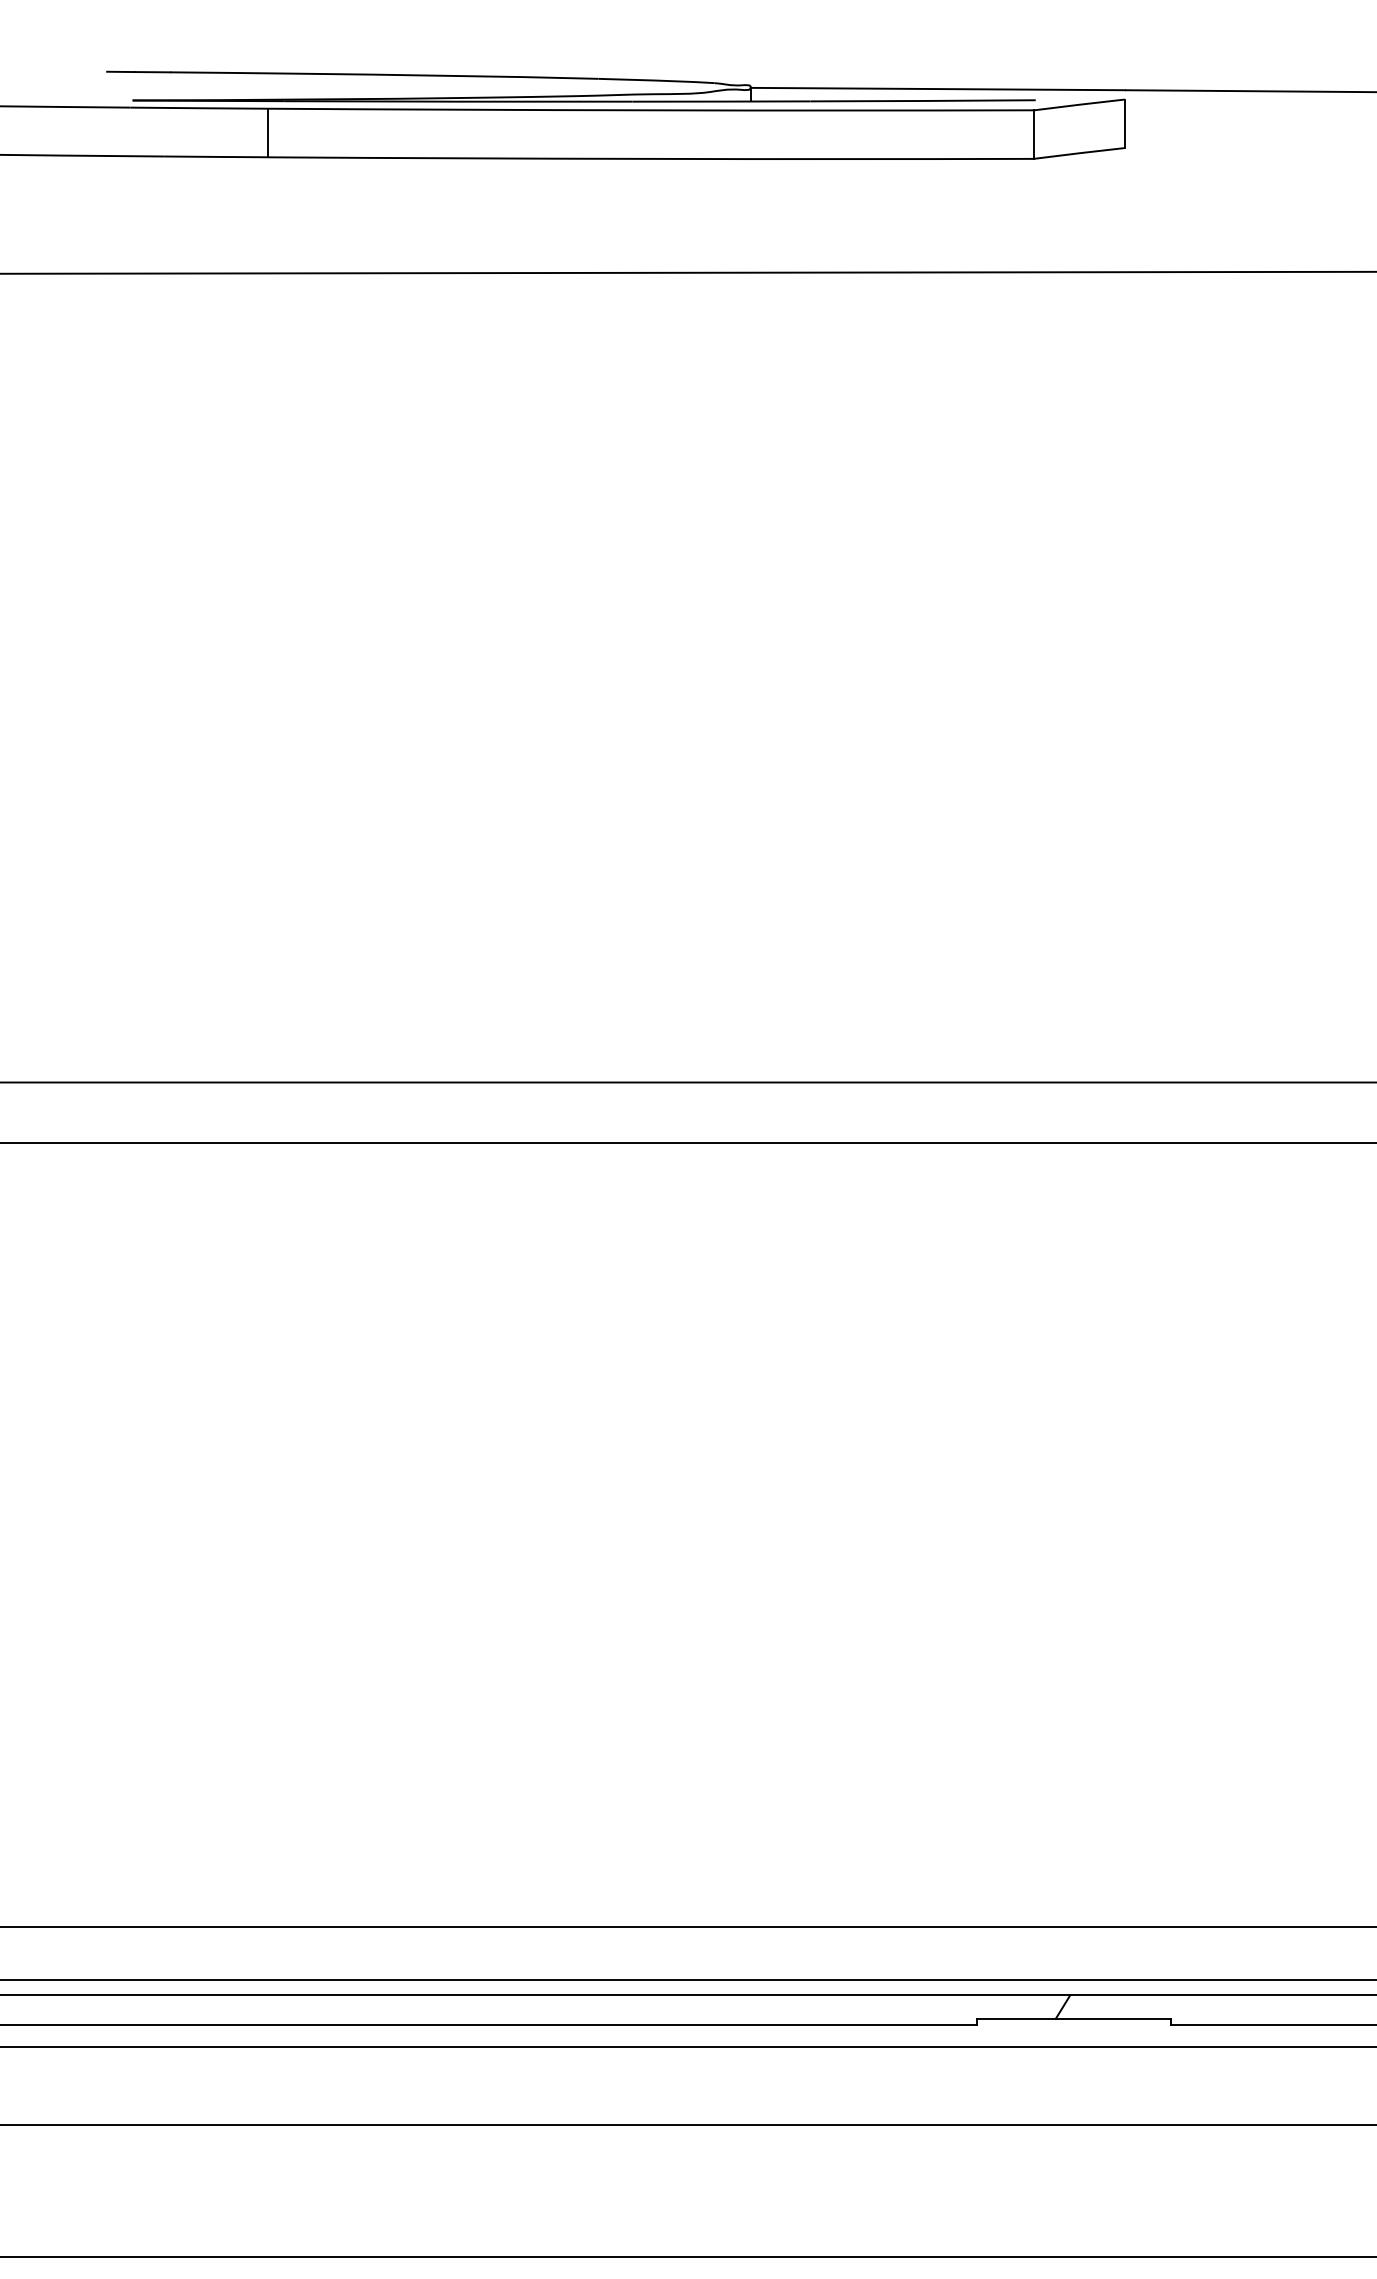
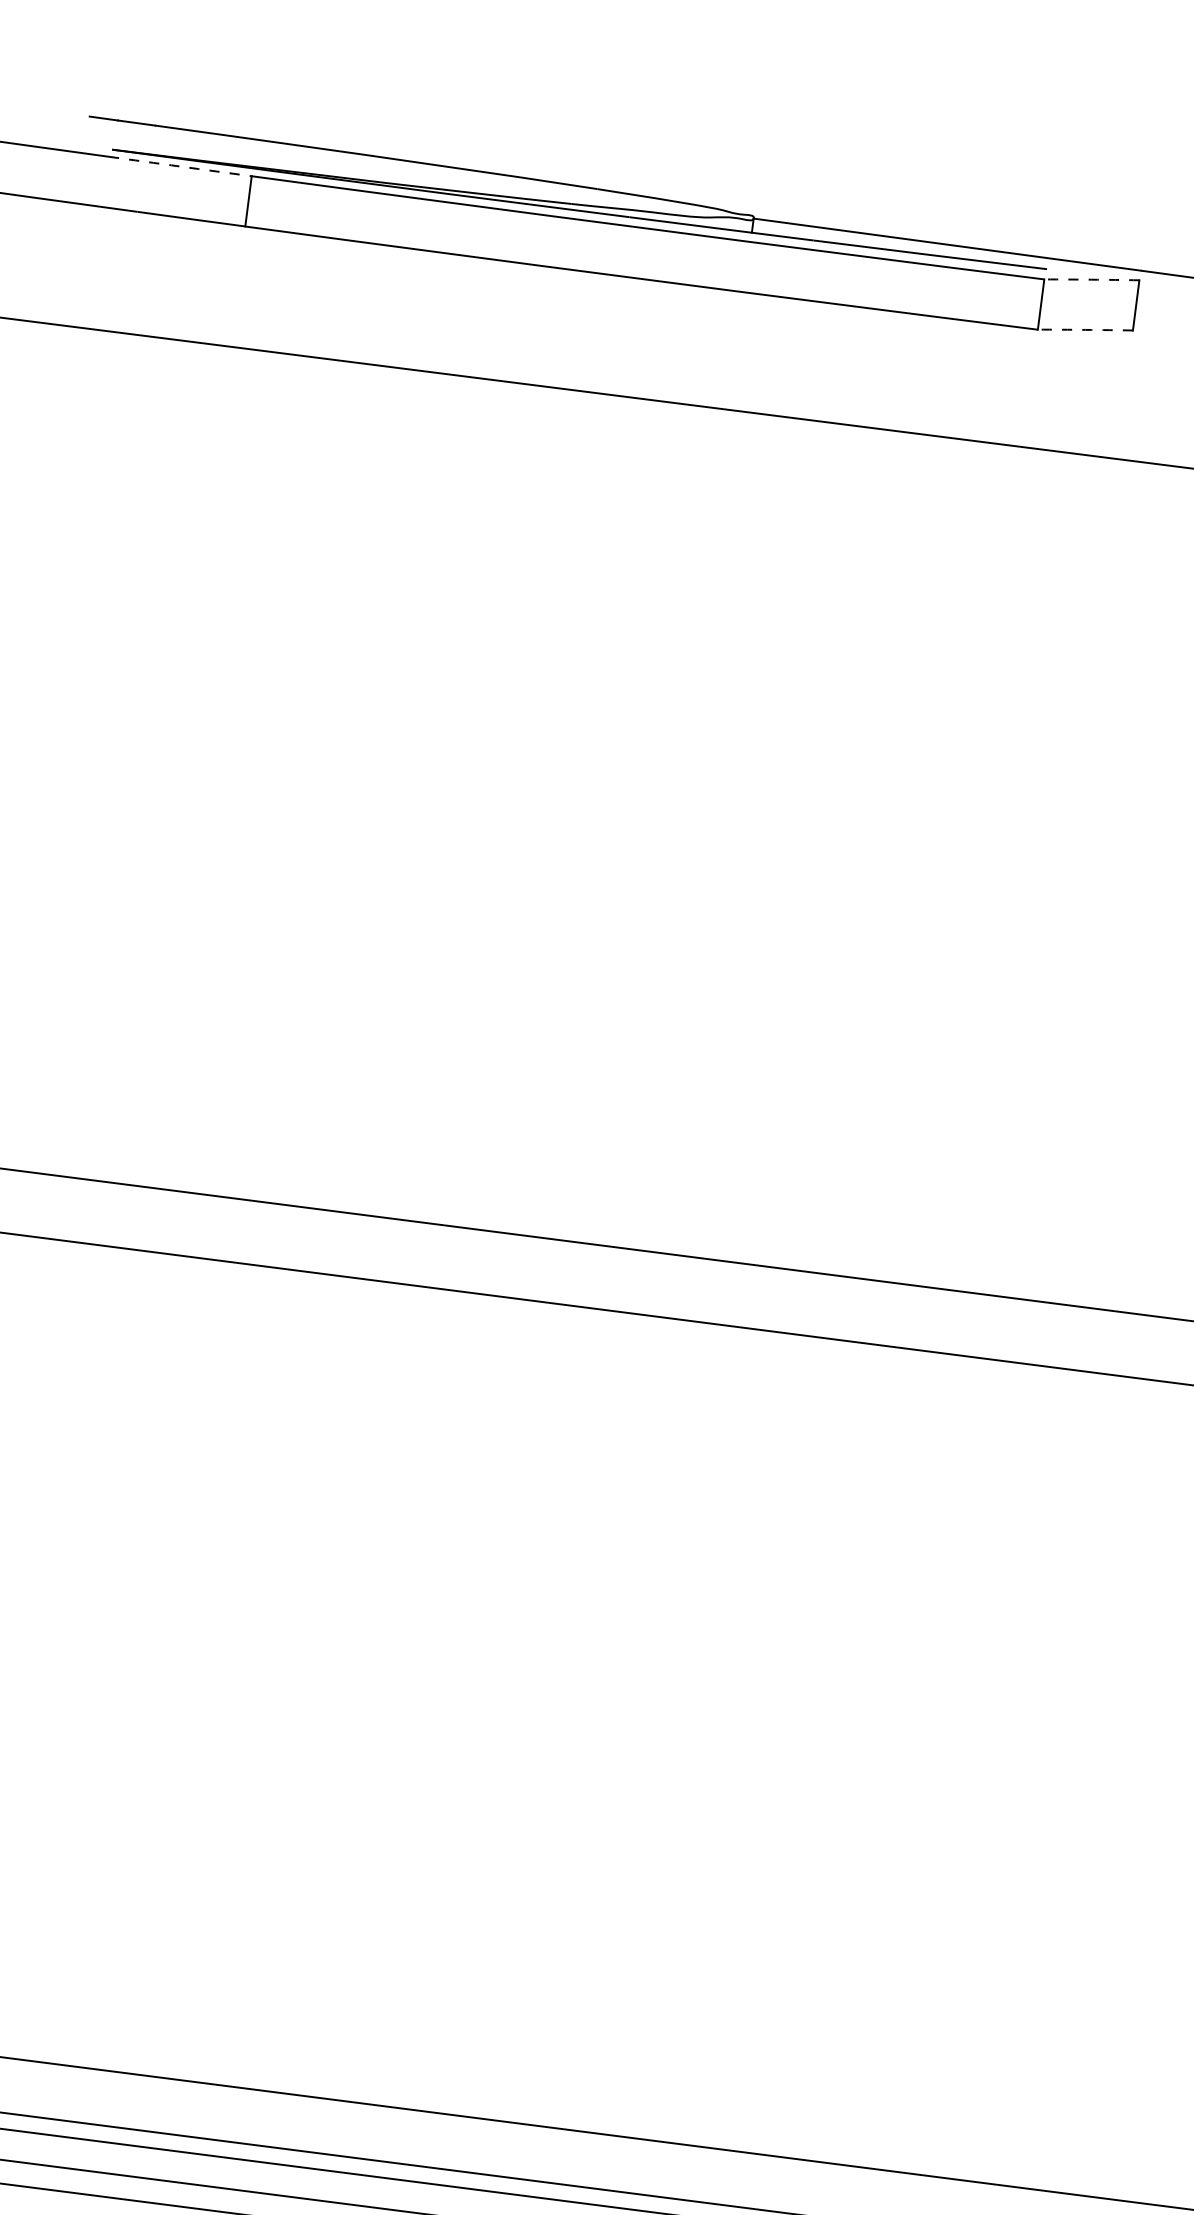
arc: (1079, 104) -> (1091, 279), solid -> dashed
arc: (199, 108) -> (180, 166), solid -> dashed
arc: (1079, 153) -> (1085, 330), solid -> dashed

